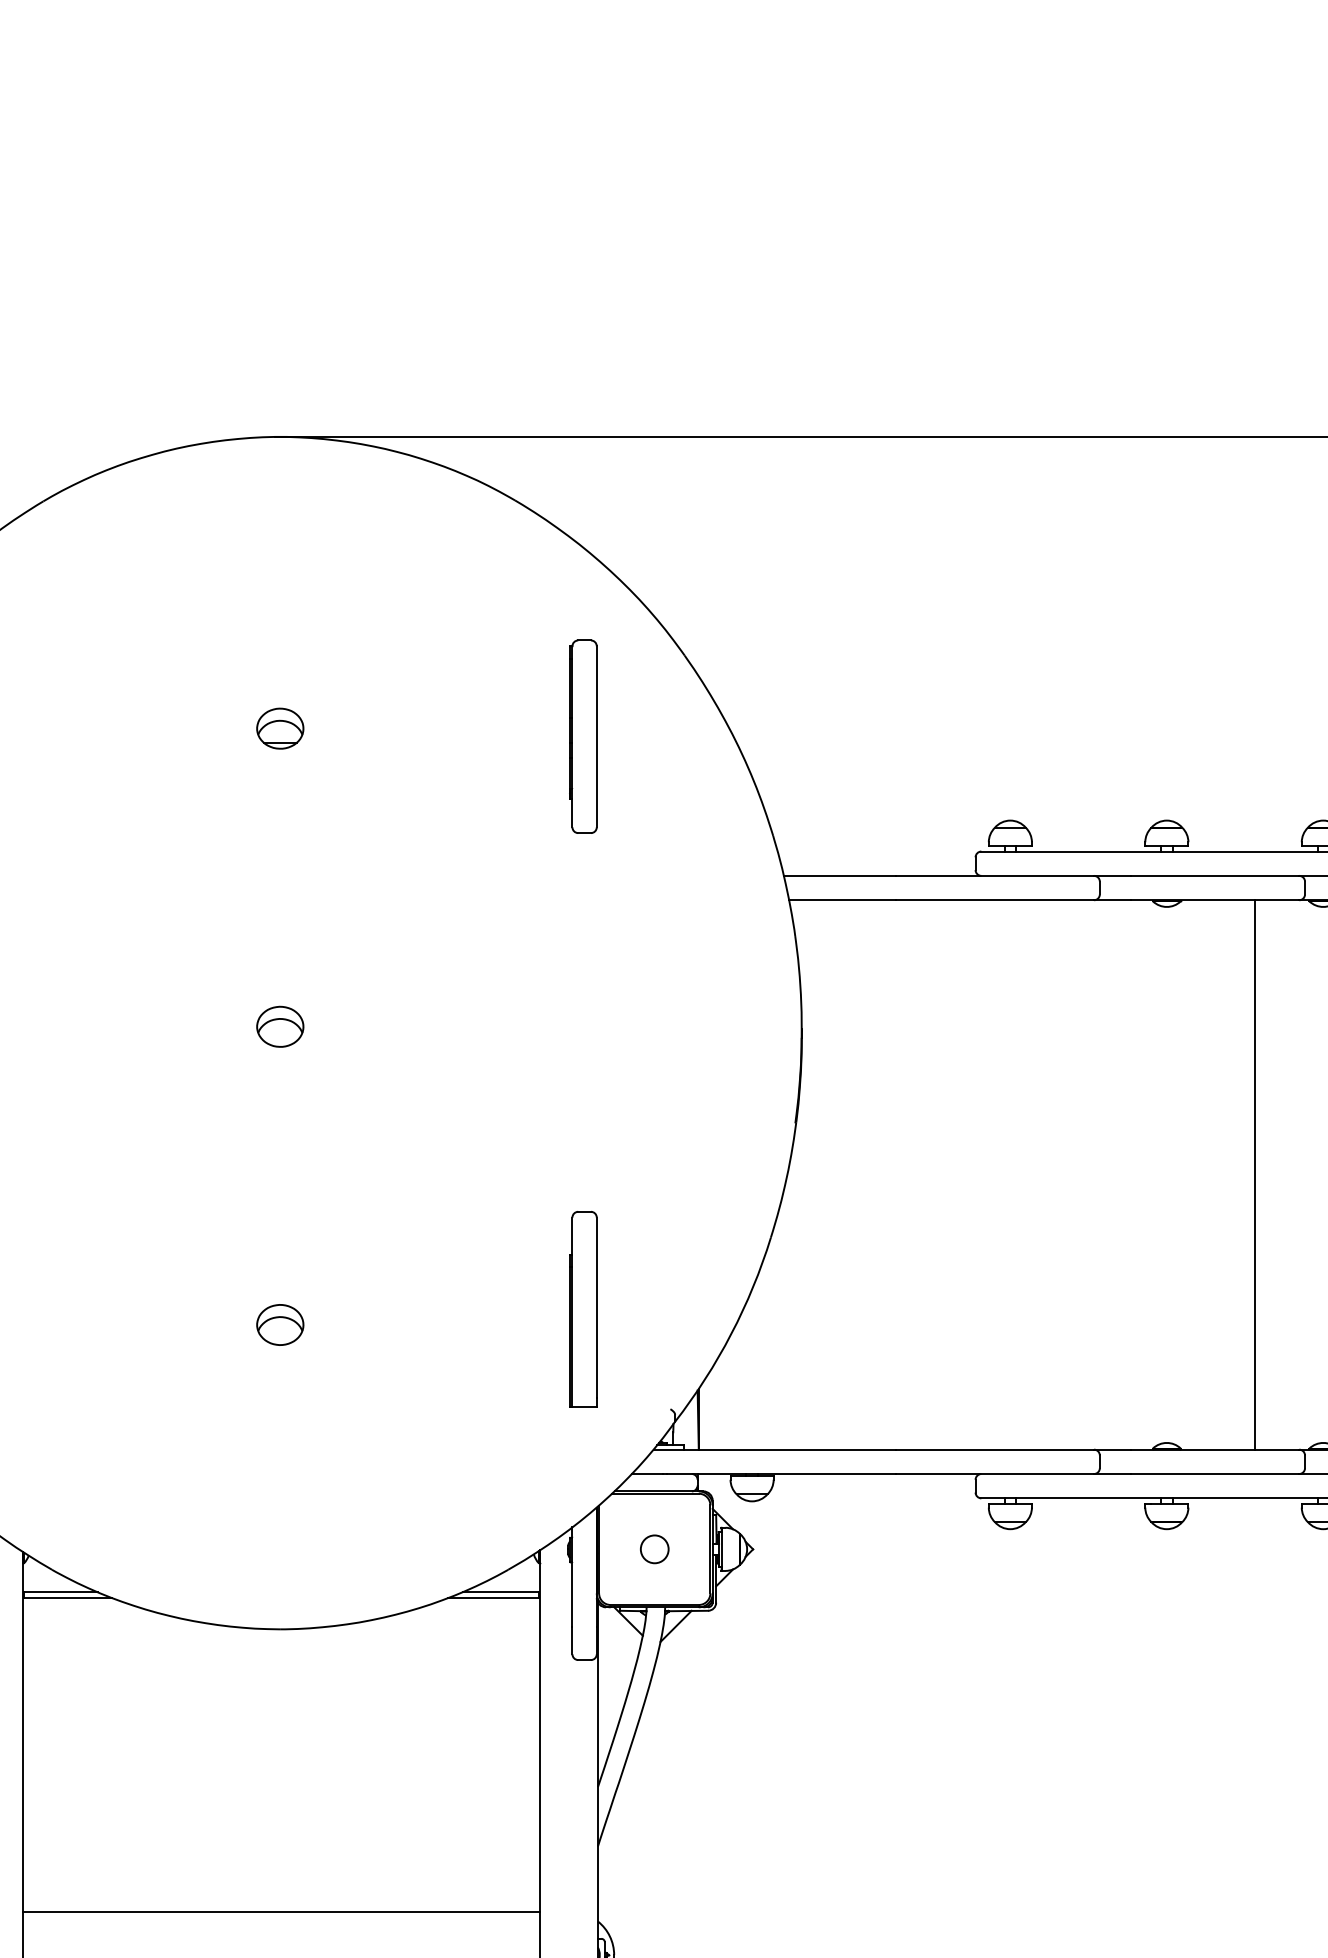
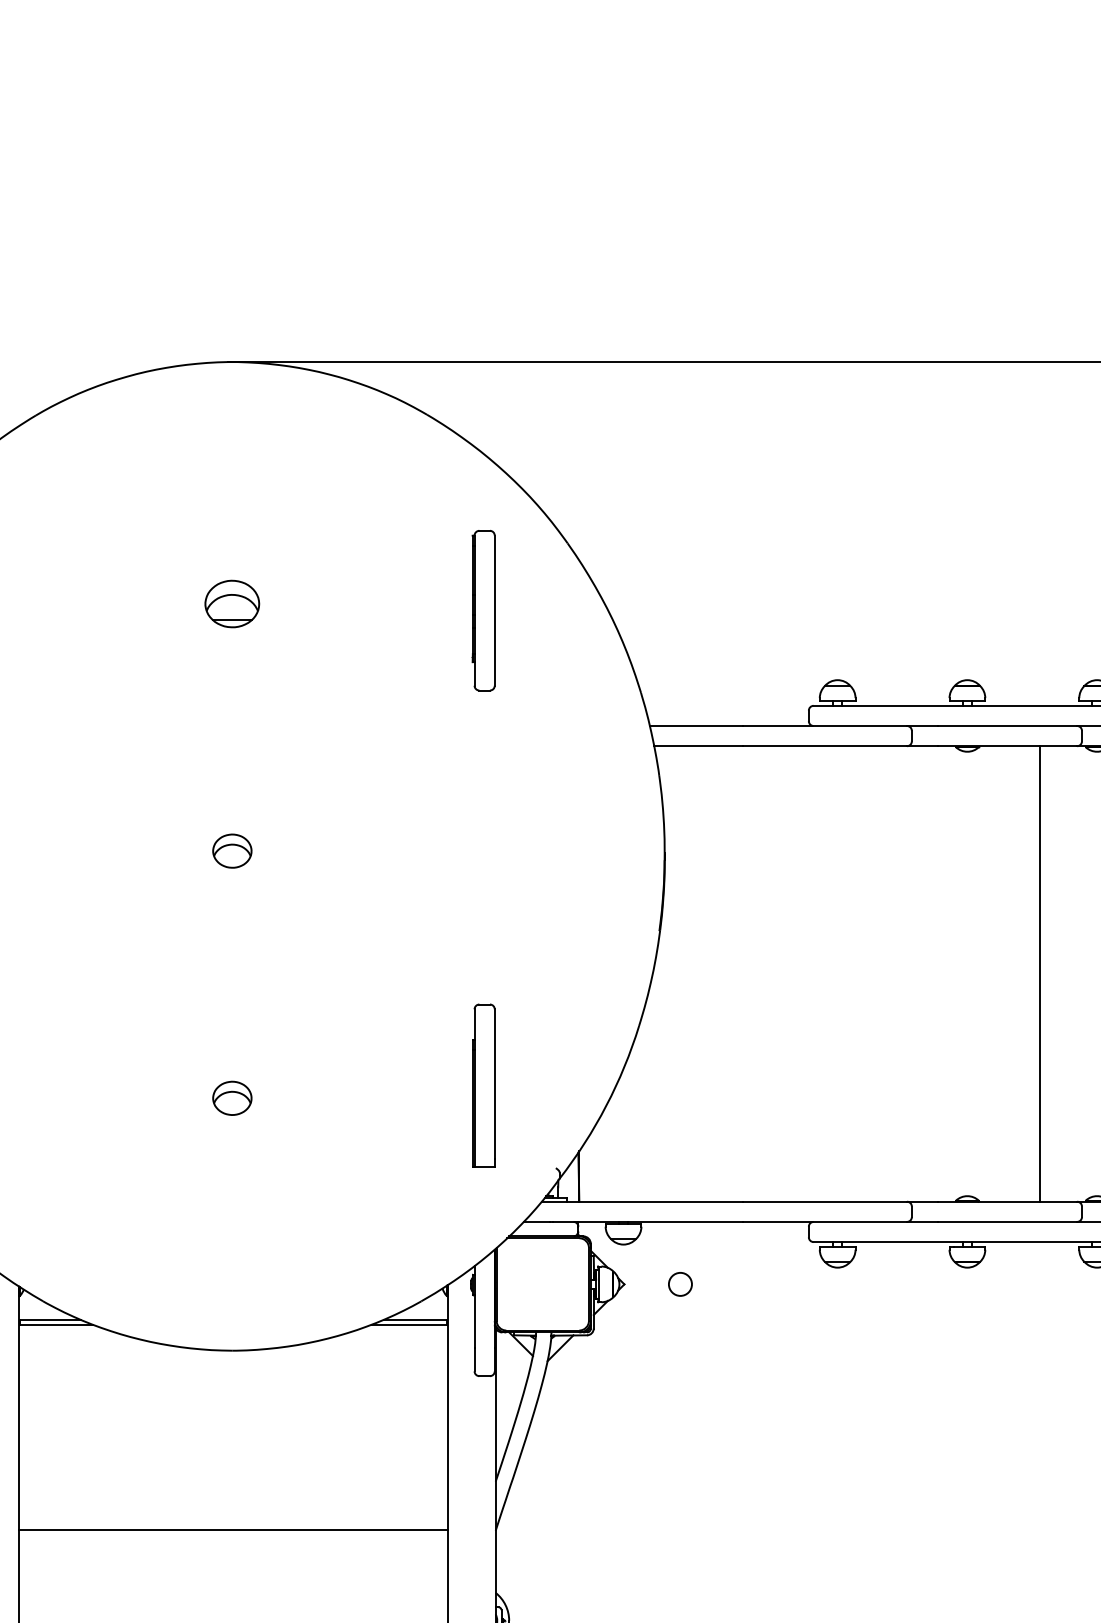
part: (280, 728) -> (232, 603), size x1.4
circle: (654, 1549) -> (680, 1284), moved
line: (281, 1912) -> (233, 1530), moved

